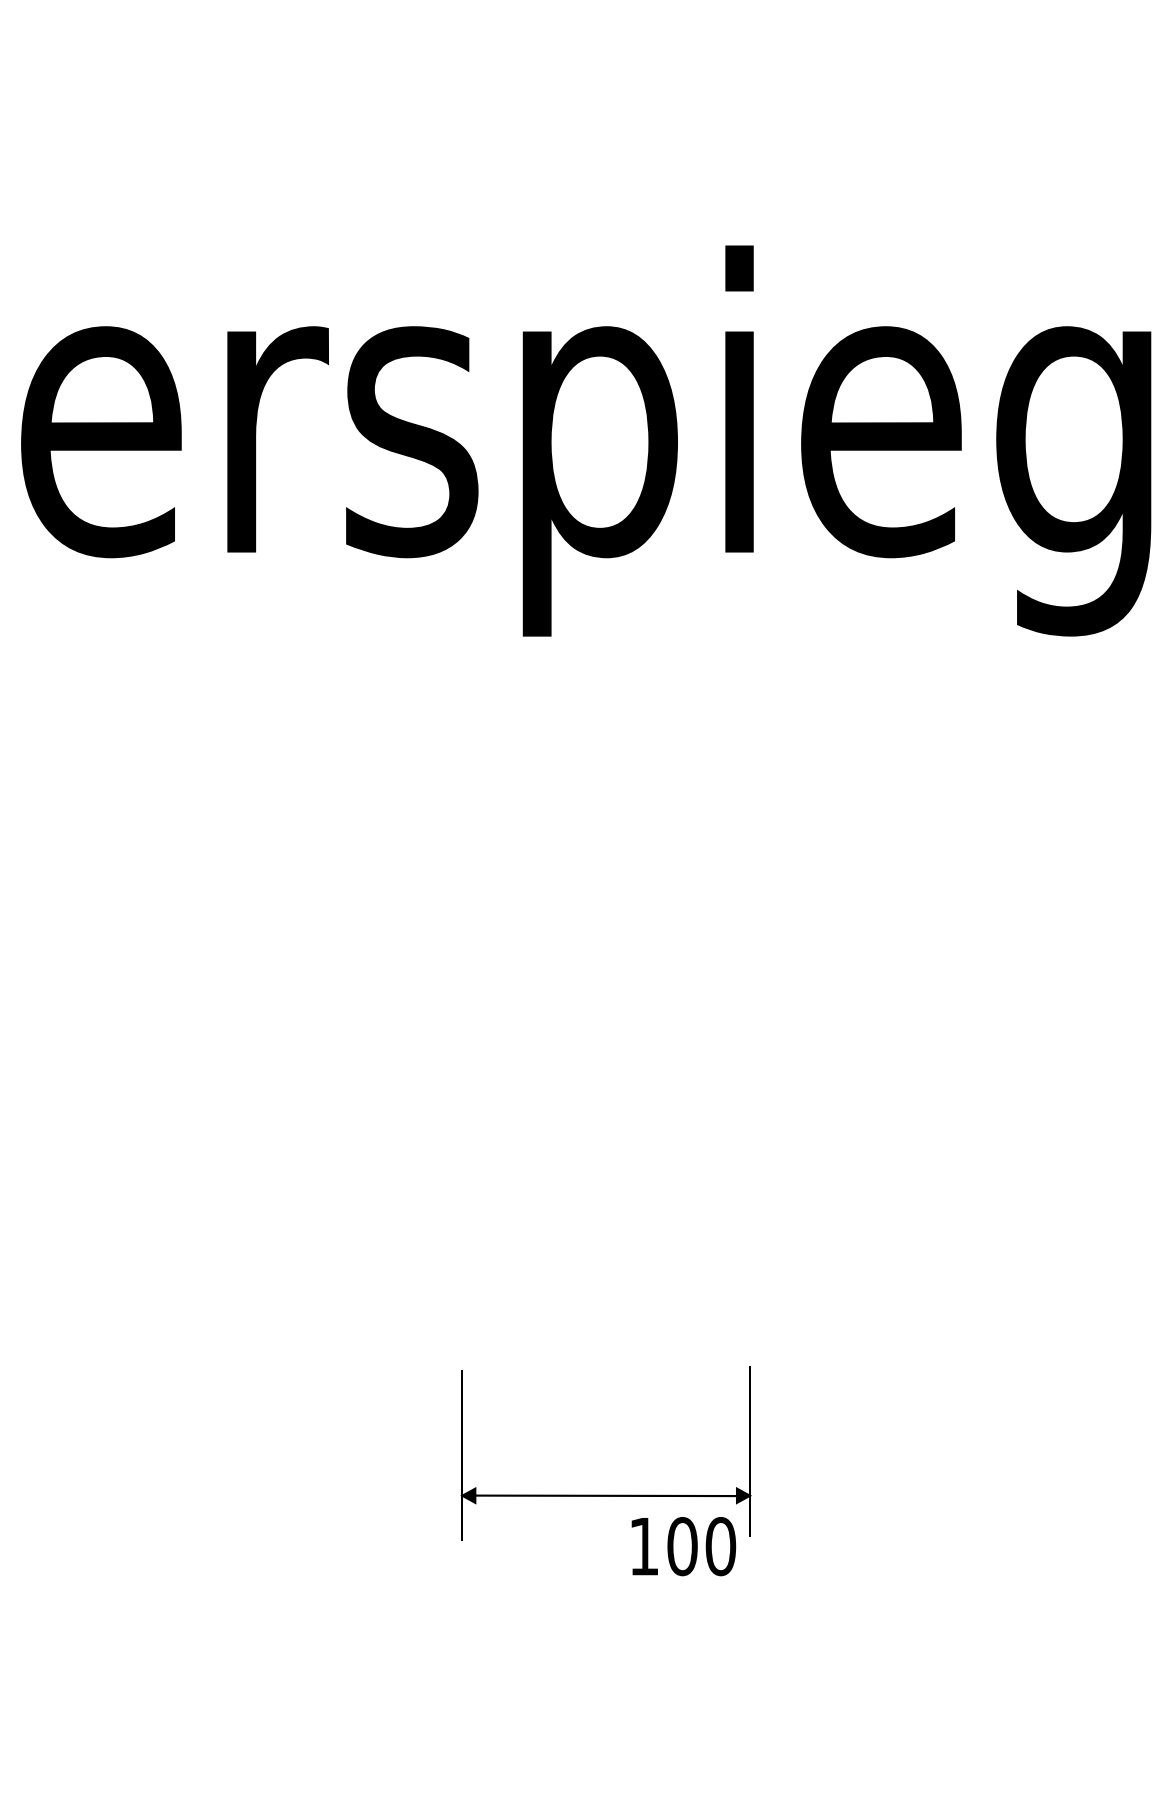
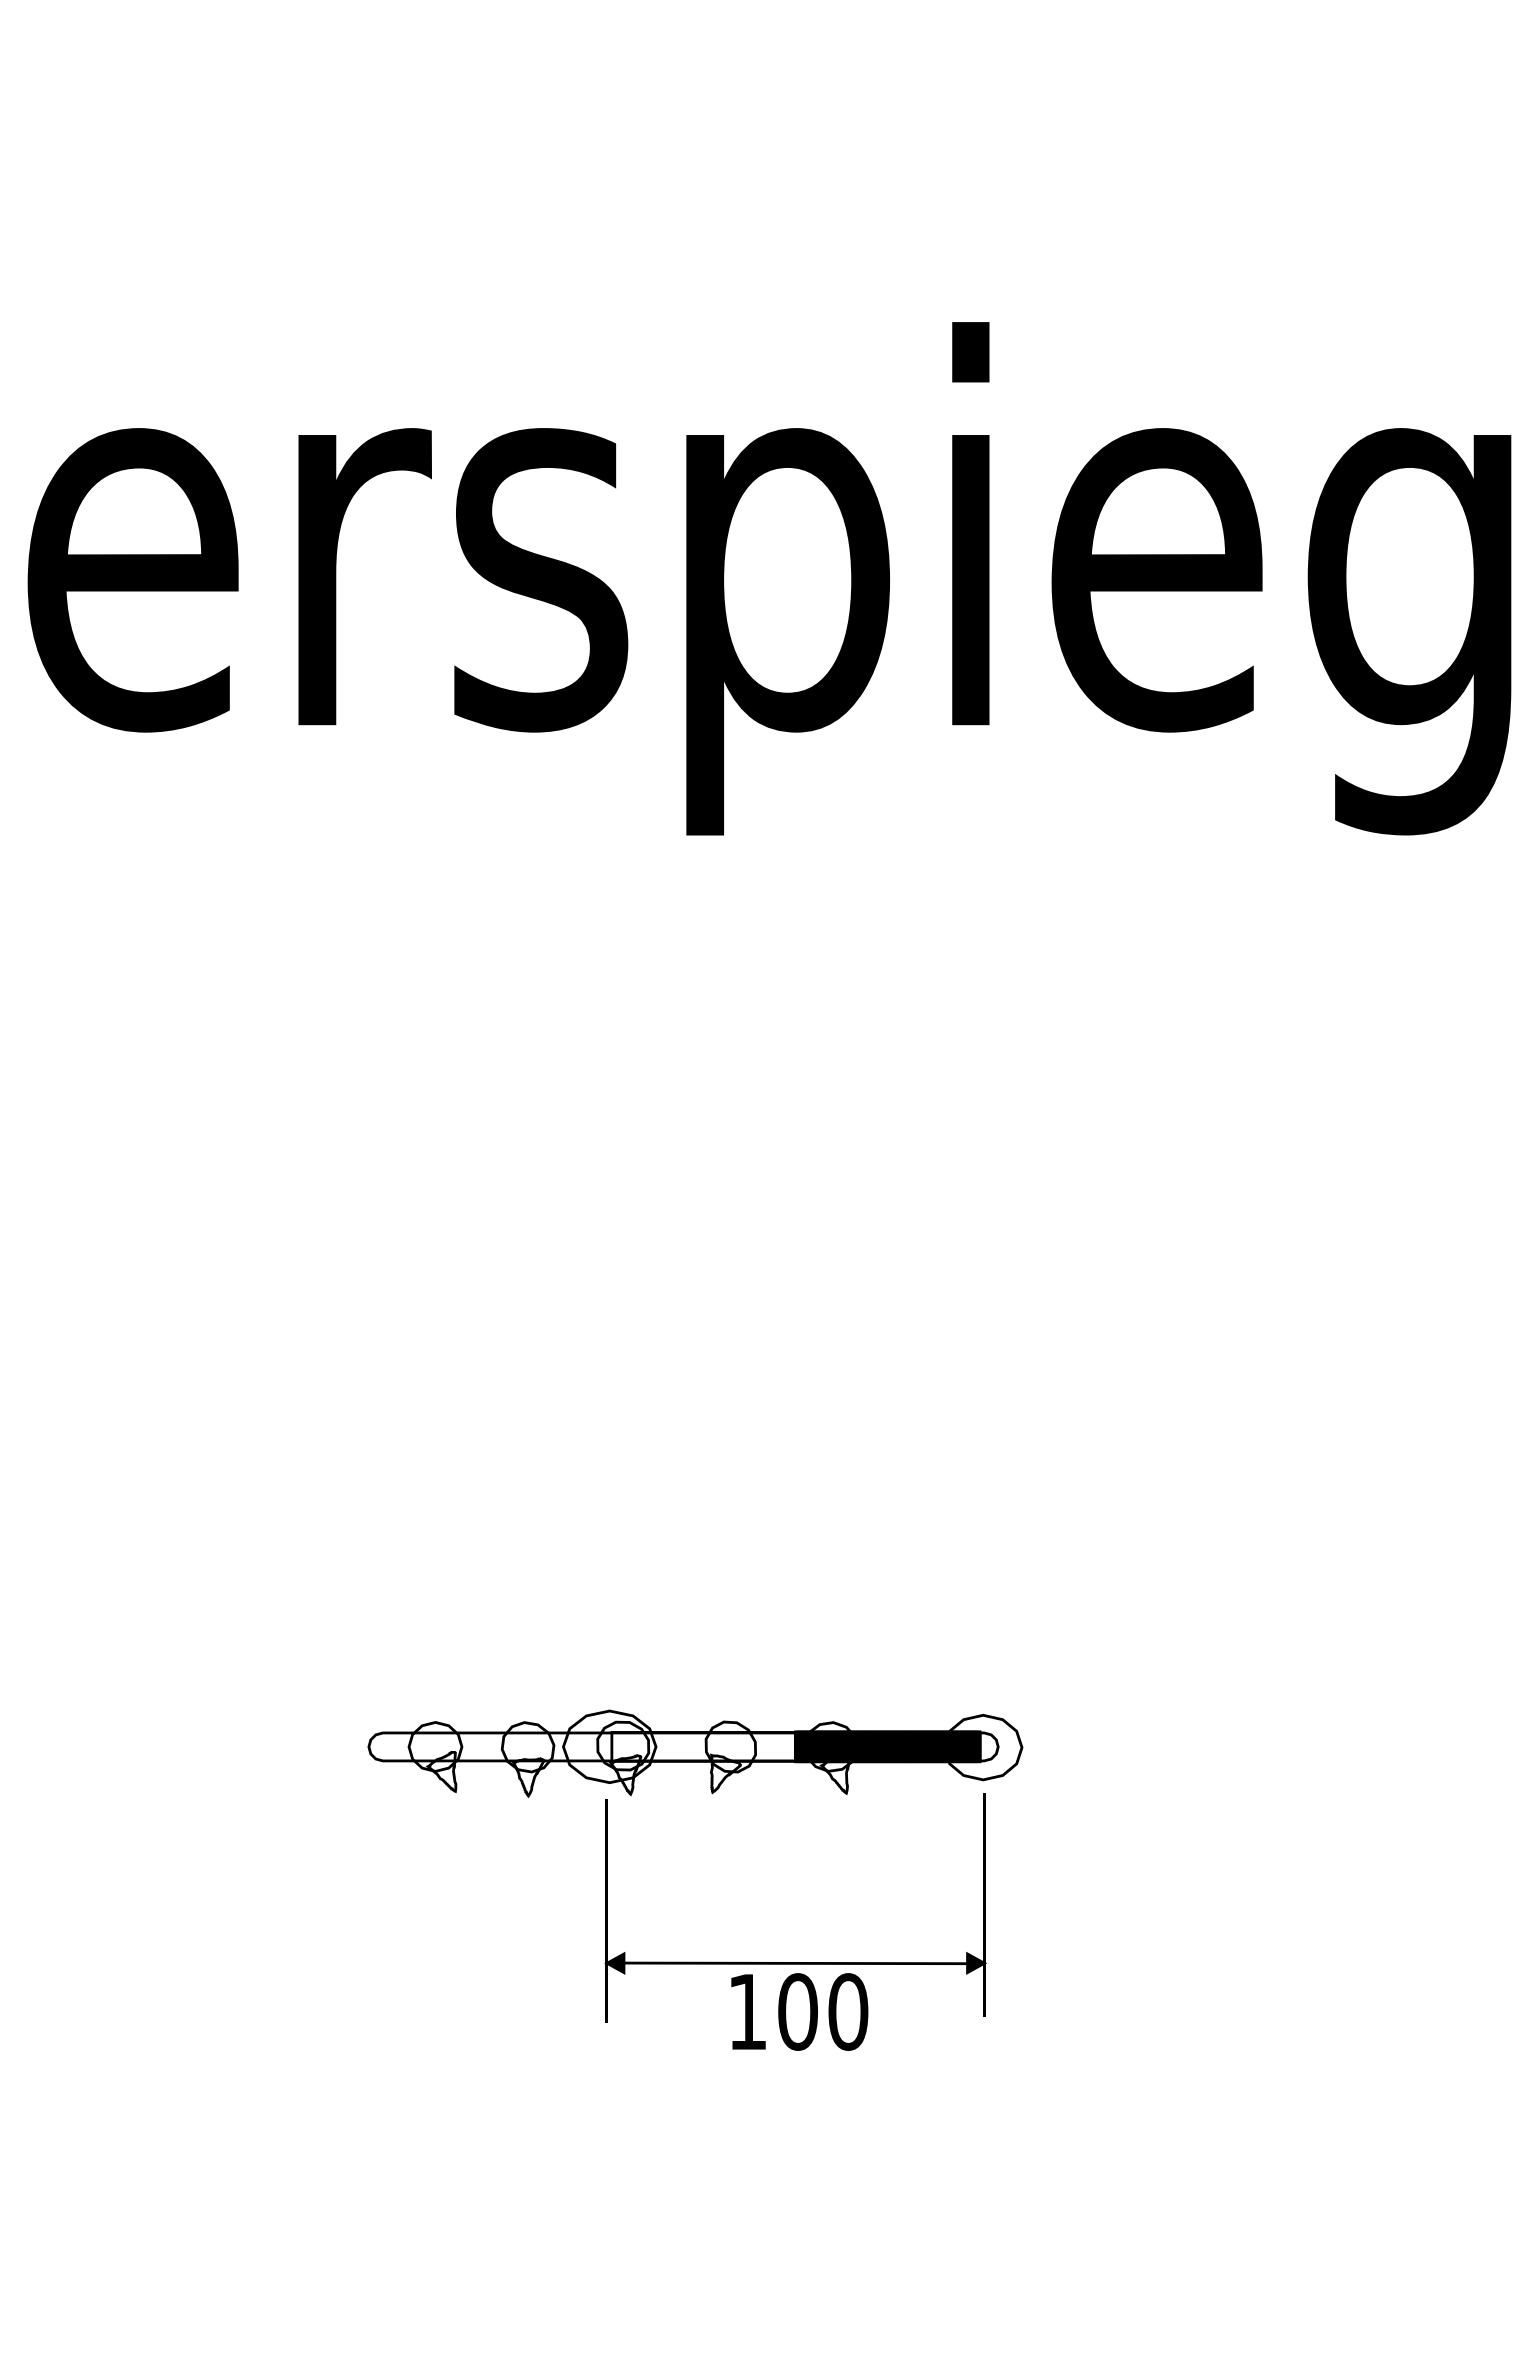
part: (529, 1335) -> (695, 1753), added
text: (683, 1546) -> (799, 2011), moved

